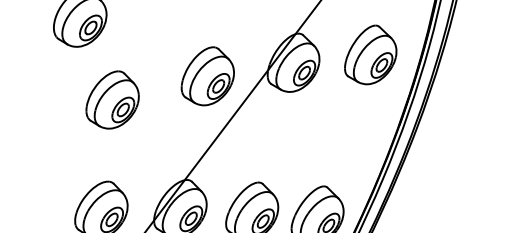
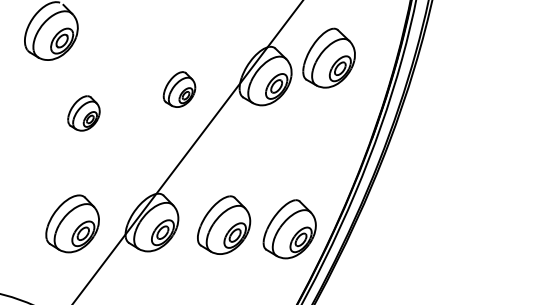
part: (370, 54) -> (328, 57), moved
part: (207, 76) -> (179, 89), size x0.6
part: (112, 100) -> (83, 113), size x0.6

